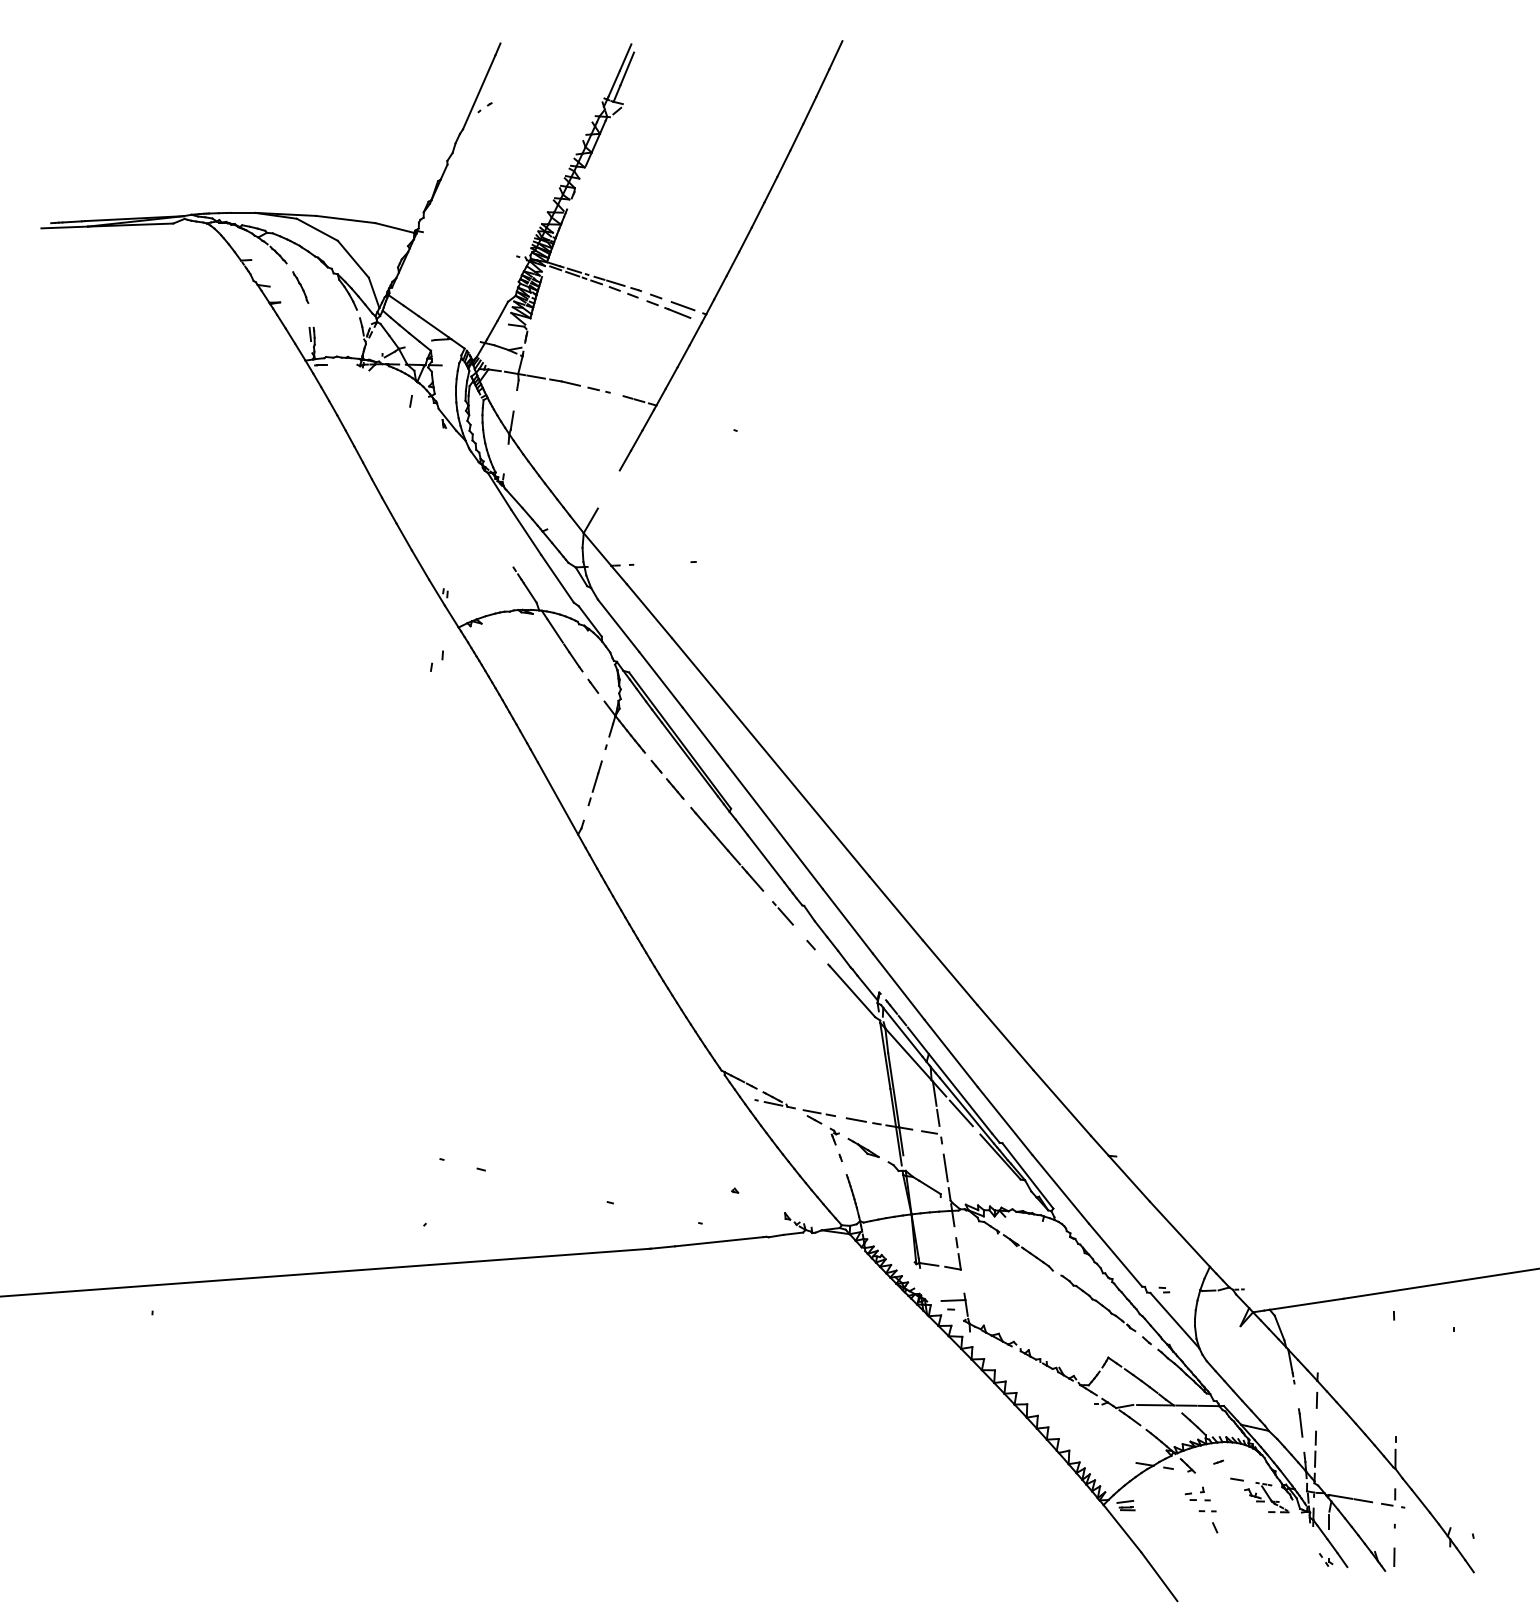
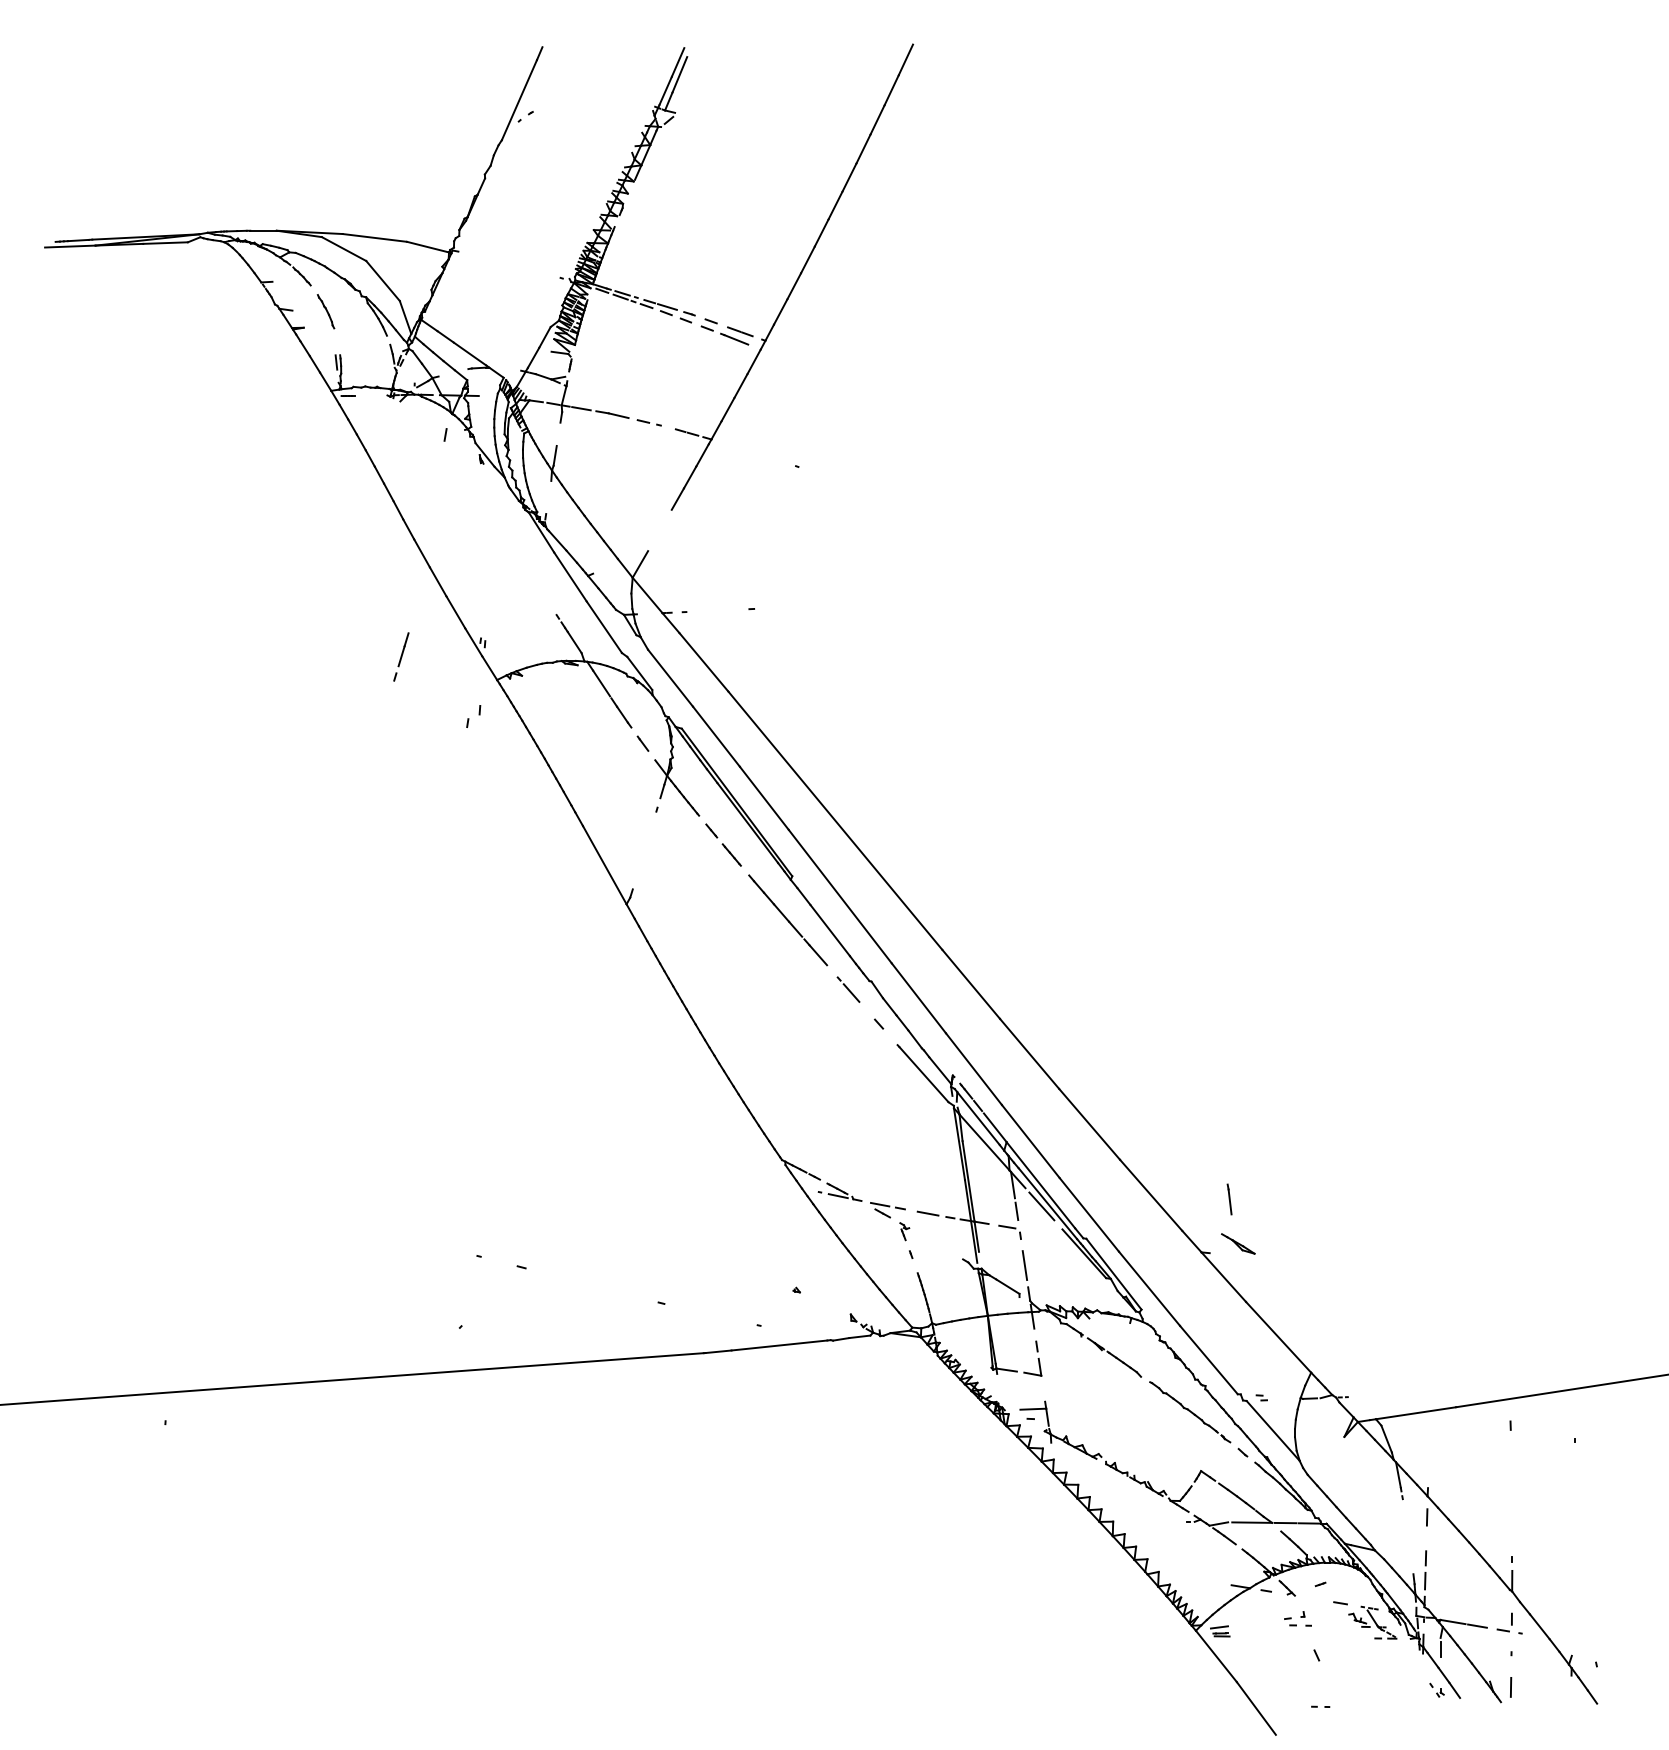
line: (594, 782) -> (400, 656), moved
part: (863, 1148) -> (1238, 1244), moved
line: (1300, 1422) -> (1229, 1198), moved
line: (1205, 1511) -> (1318, 1707), moved

